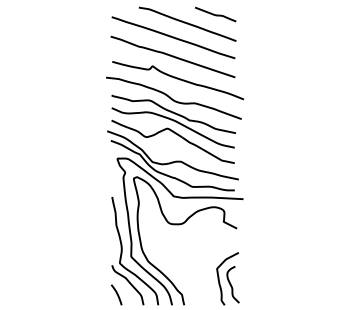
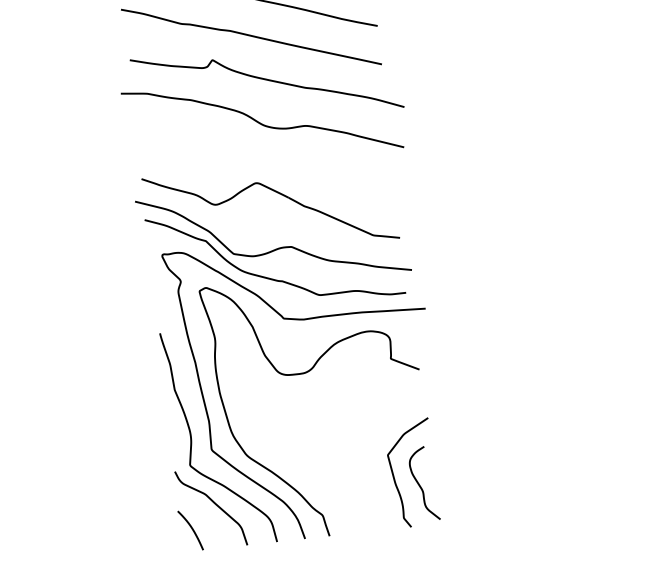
part: (173, 121) -> (266, 167), removed

